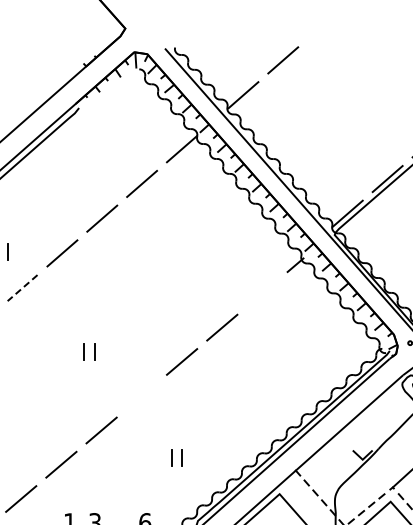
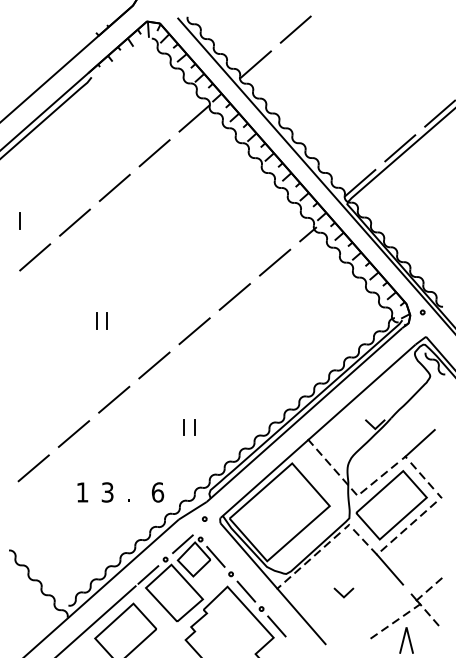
line: (22, 288) -> (35, 257), dashed -> solid
line: (262, 293) -> (275, 262), added
line: (141, 396) -> (154, 365), added

